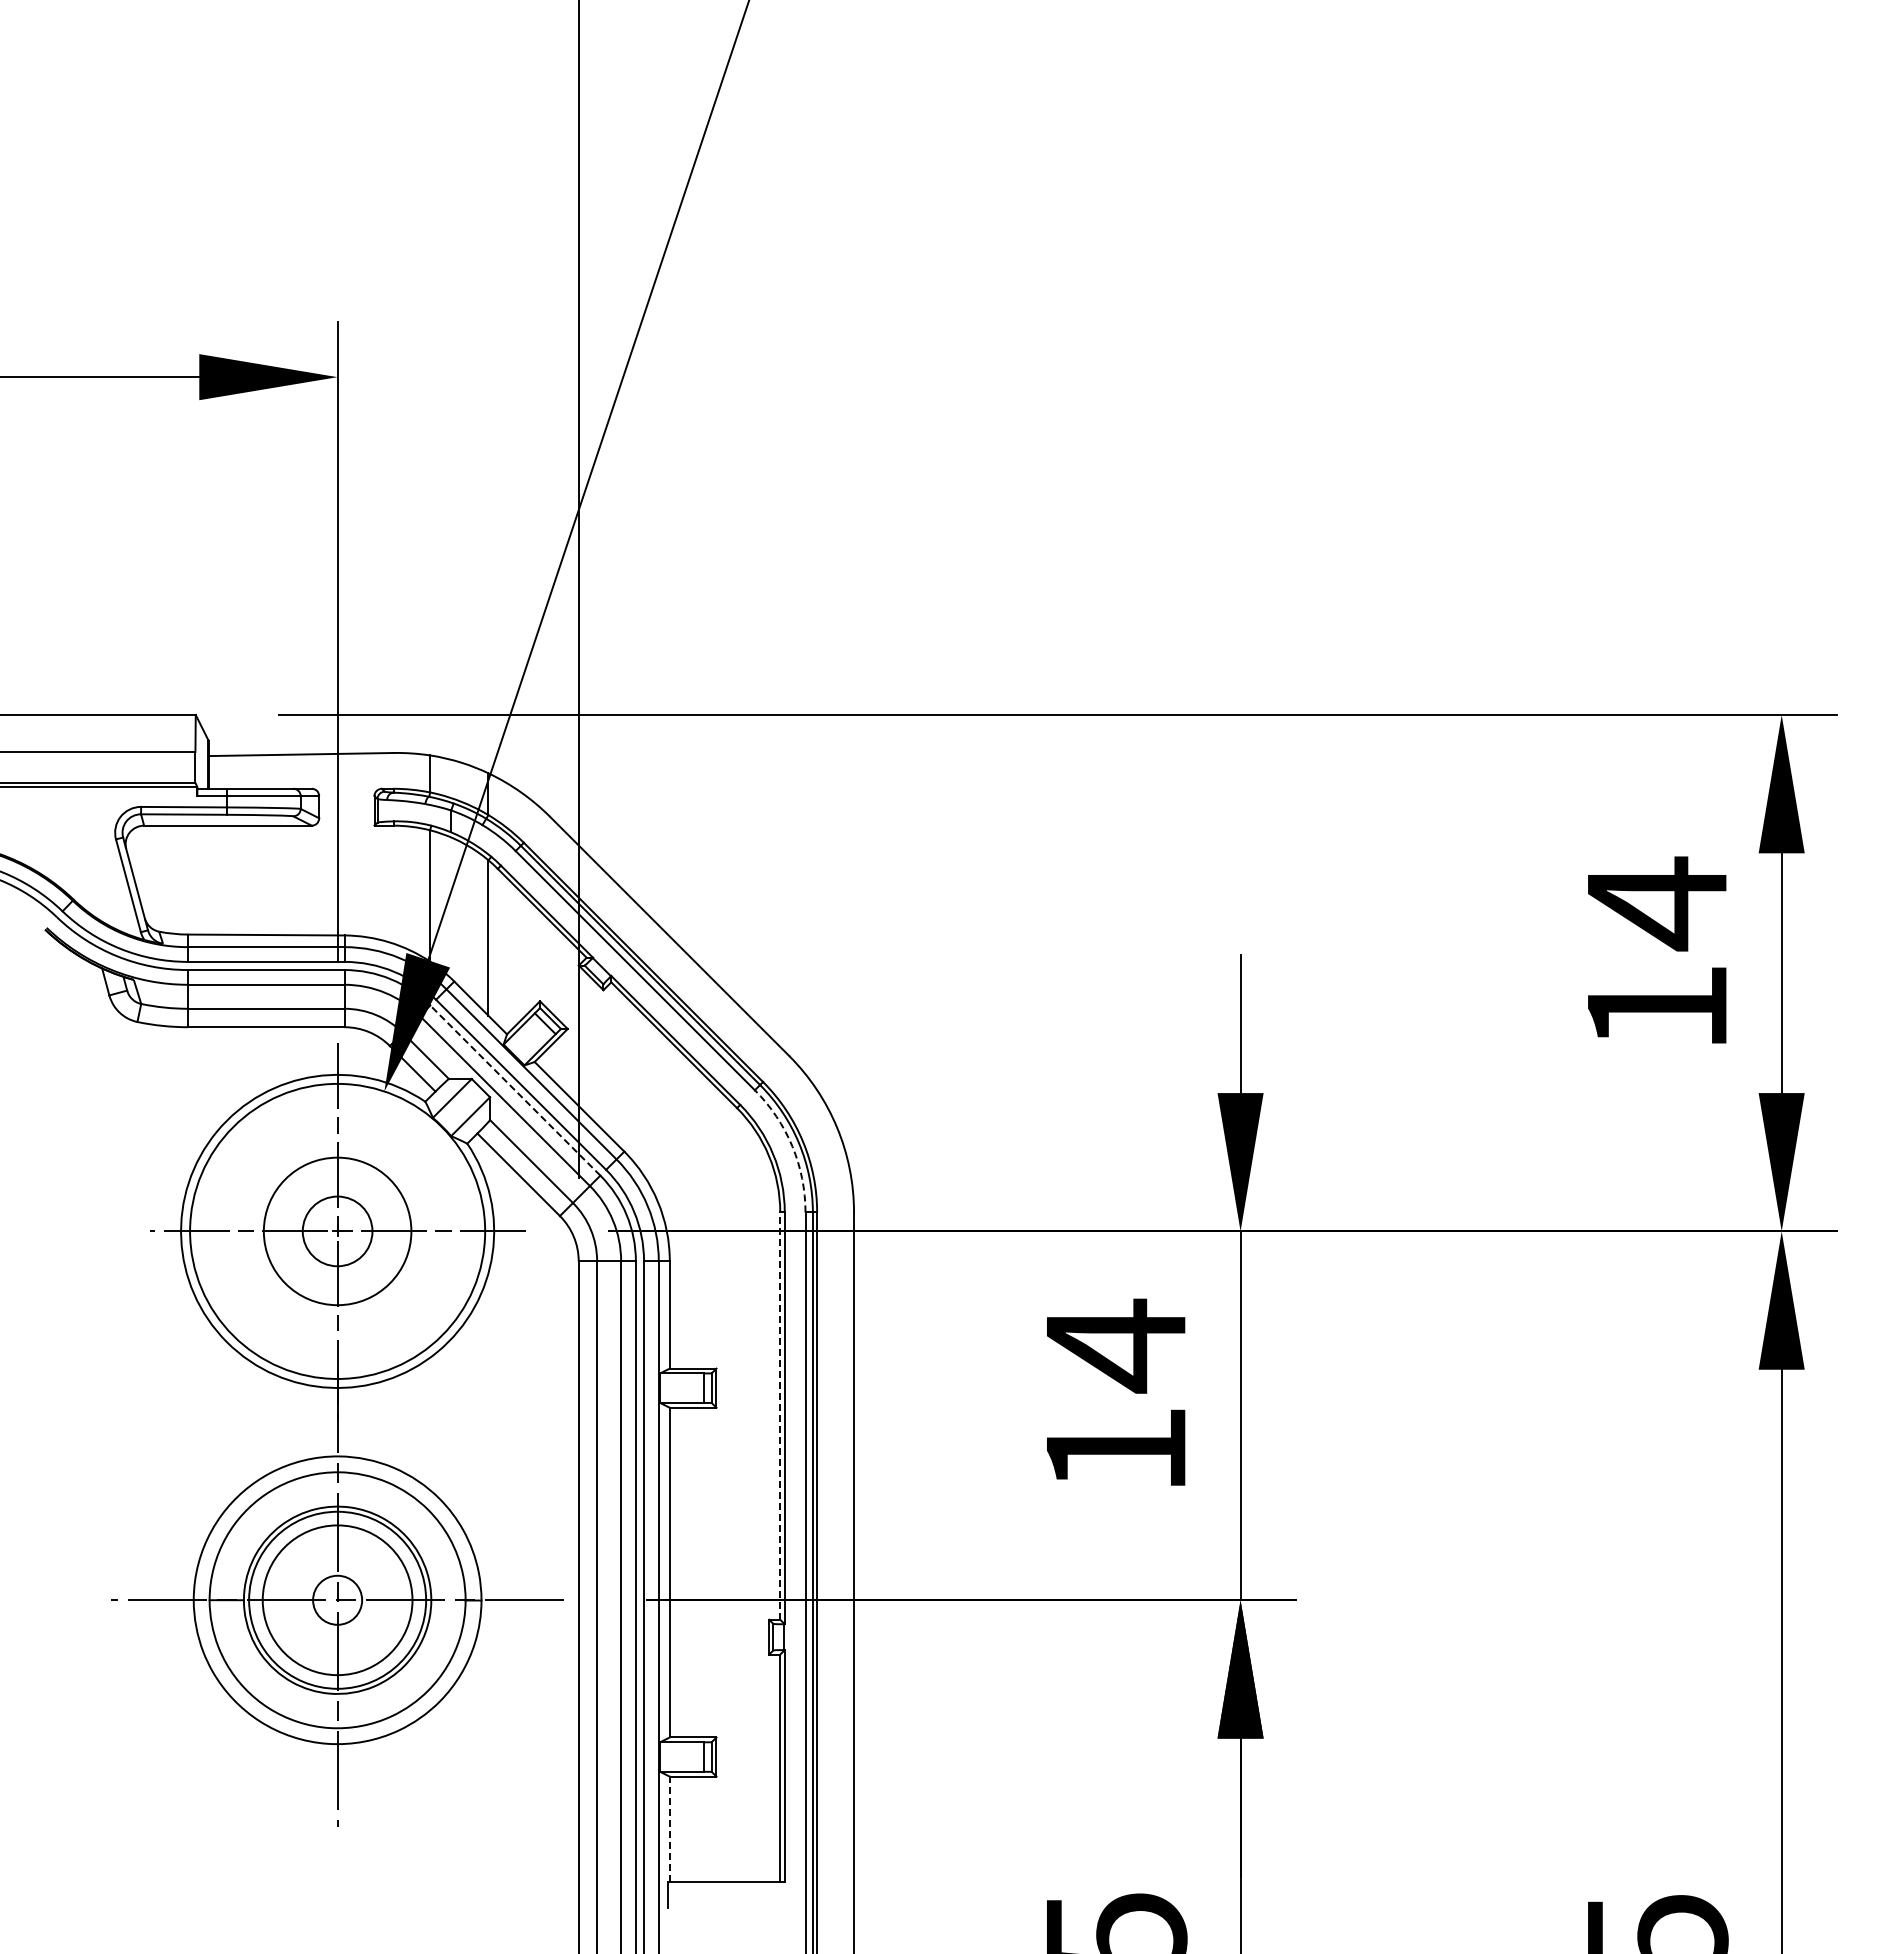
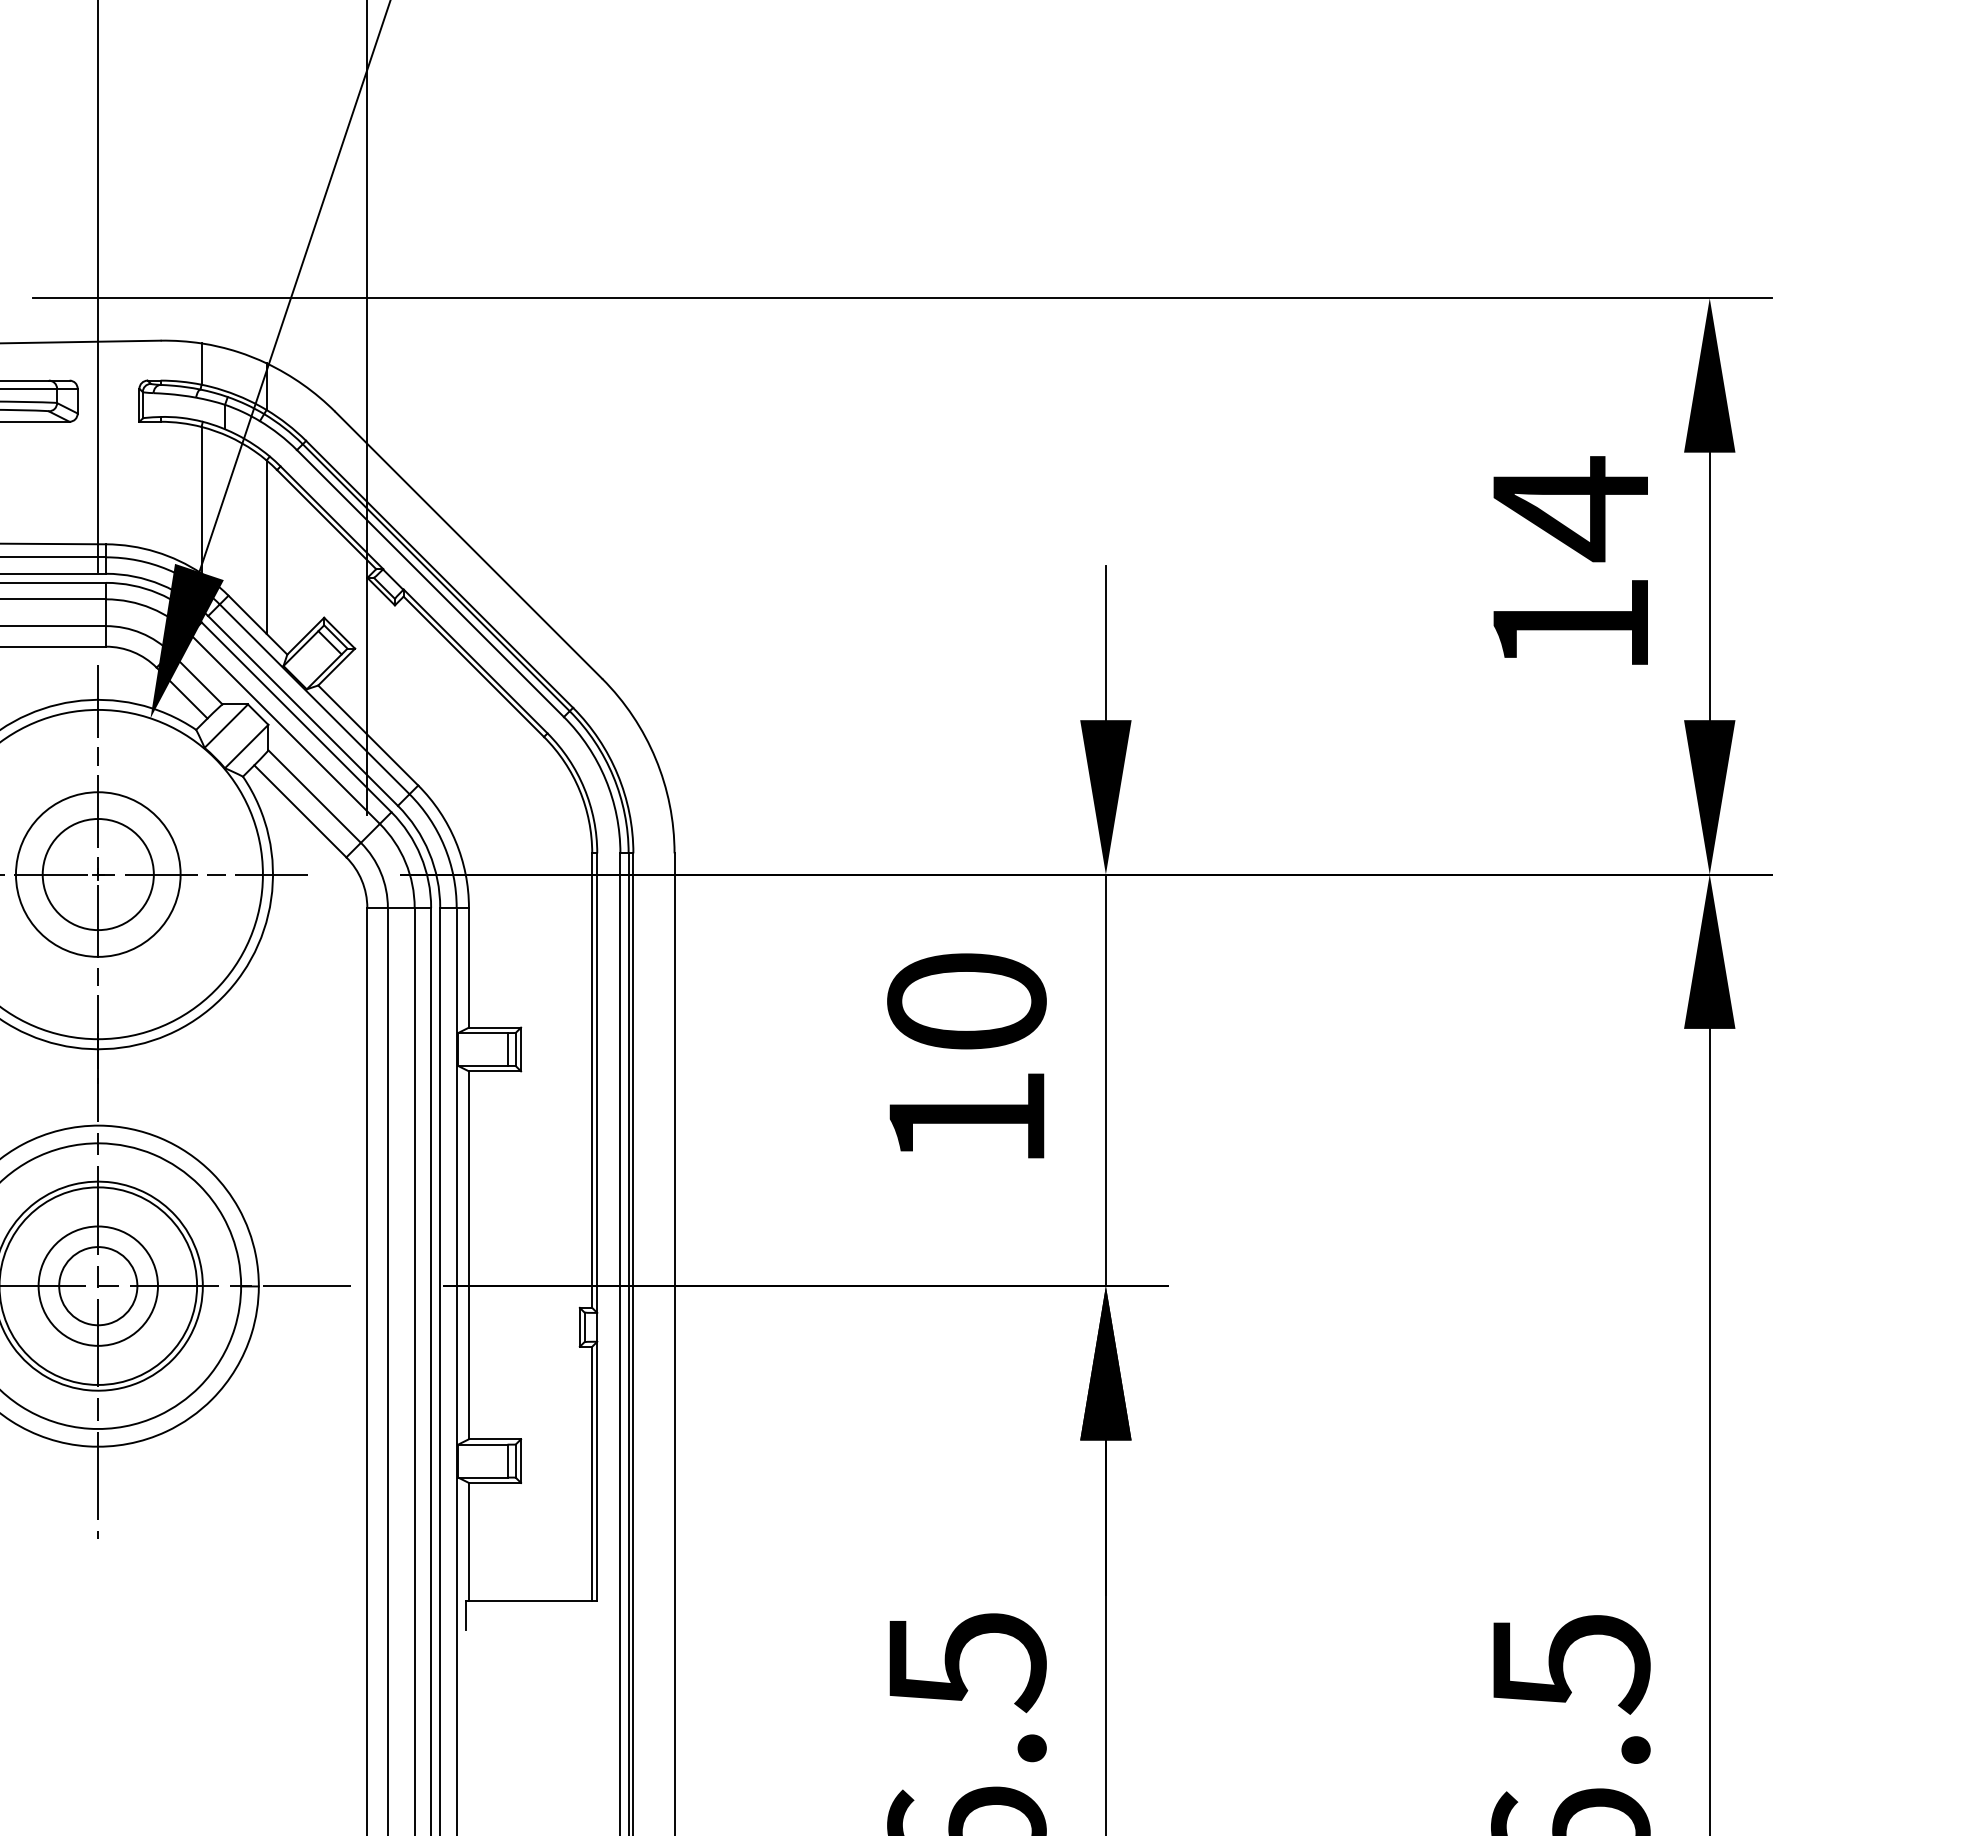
line: (515, 1090) -> (296, 717), dashed -> solid
arc: (792, 1146) -> (605, 779), dashed -> solid
circle: (337, 1231) -> (98, 874), size x1.43
text: (1115, 1345) -> (966, 1001), 14 -> 10
line: (780, 1416) -> (592, 1081), dashed -> solid
circle: (337, 1599) -> (98, 1285), size x0.71
circle: (337, 1600) -> (98, 1286), size x1.43
line: (669, 1829) -> (468, 1541), dashed -> solid

